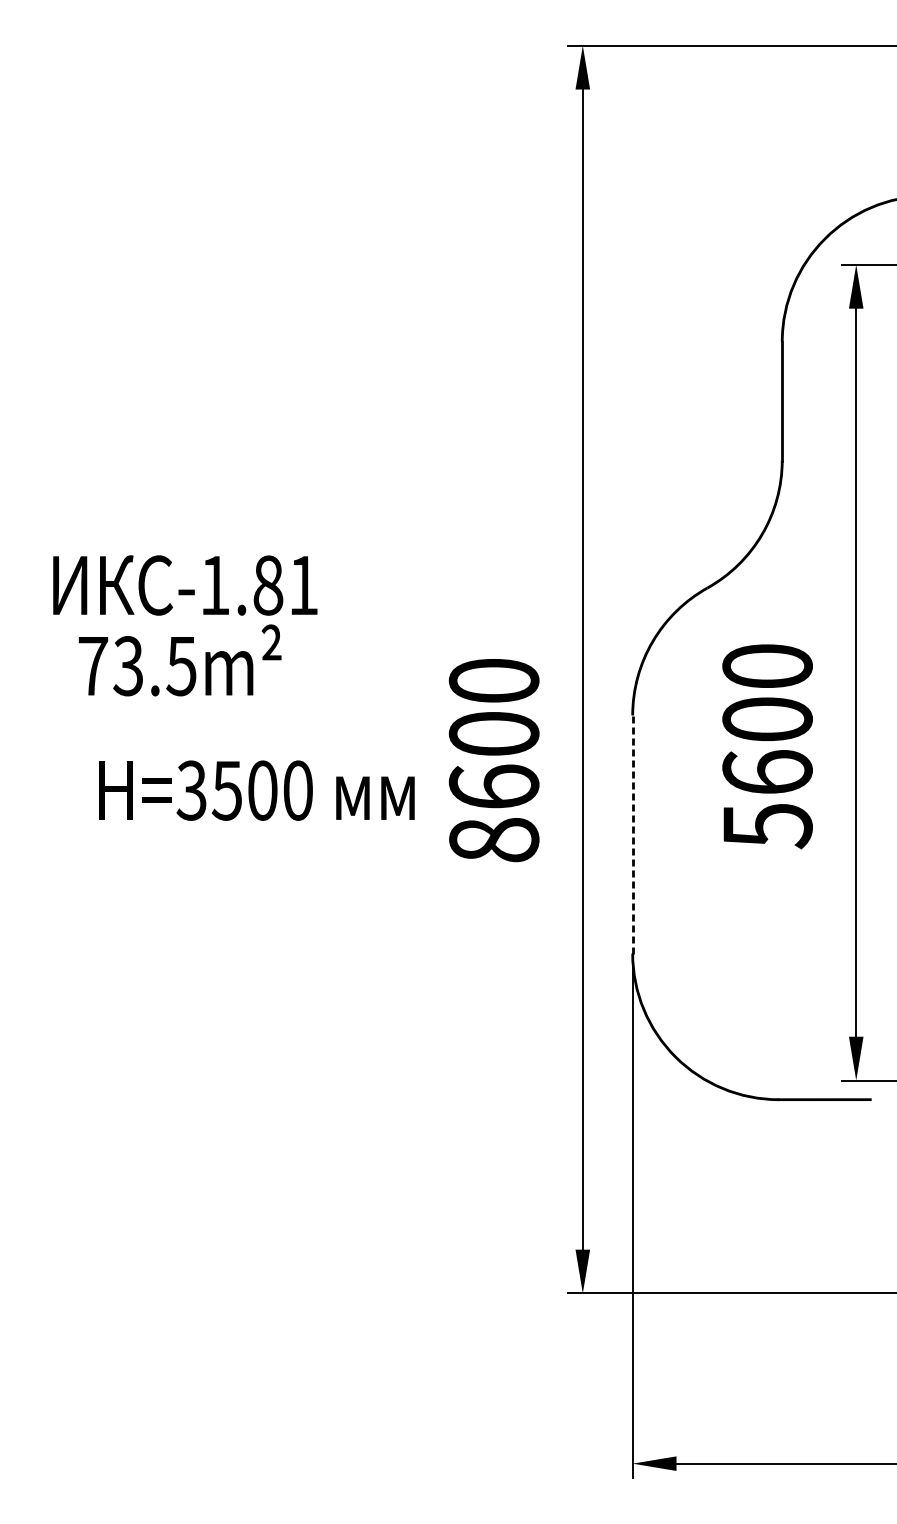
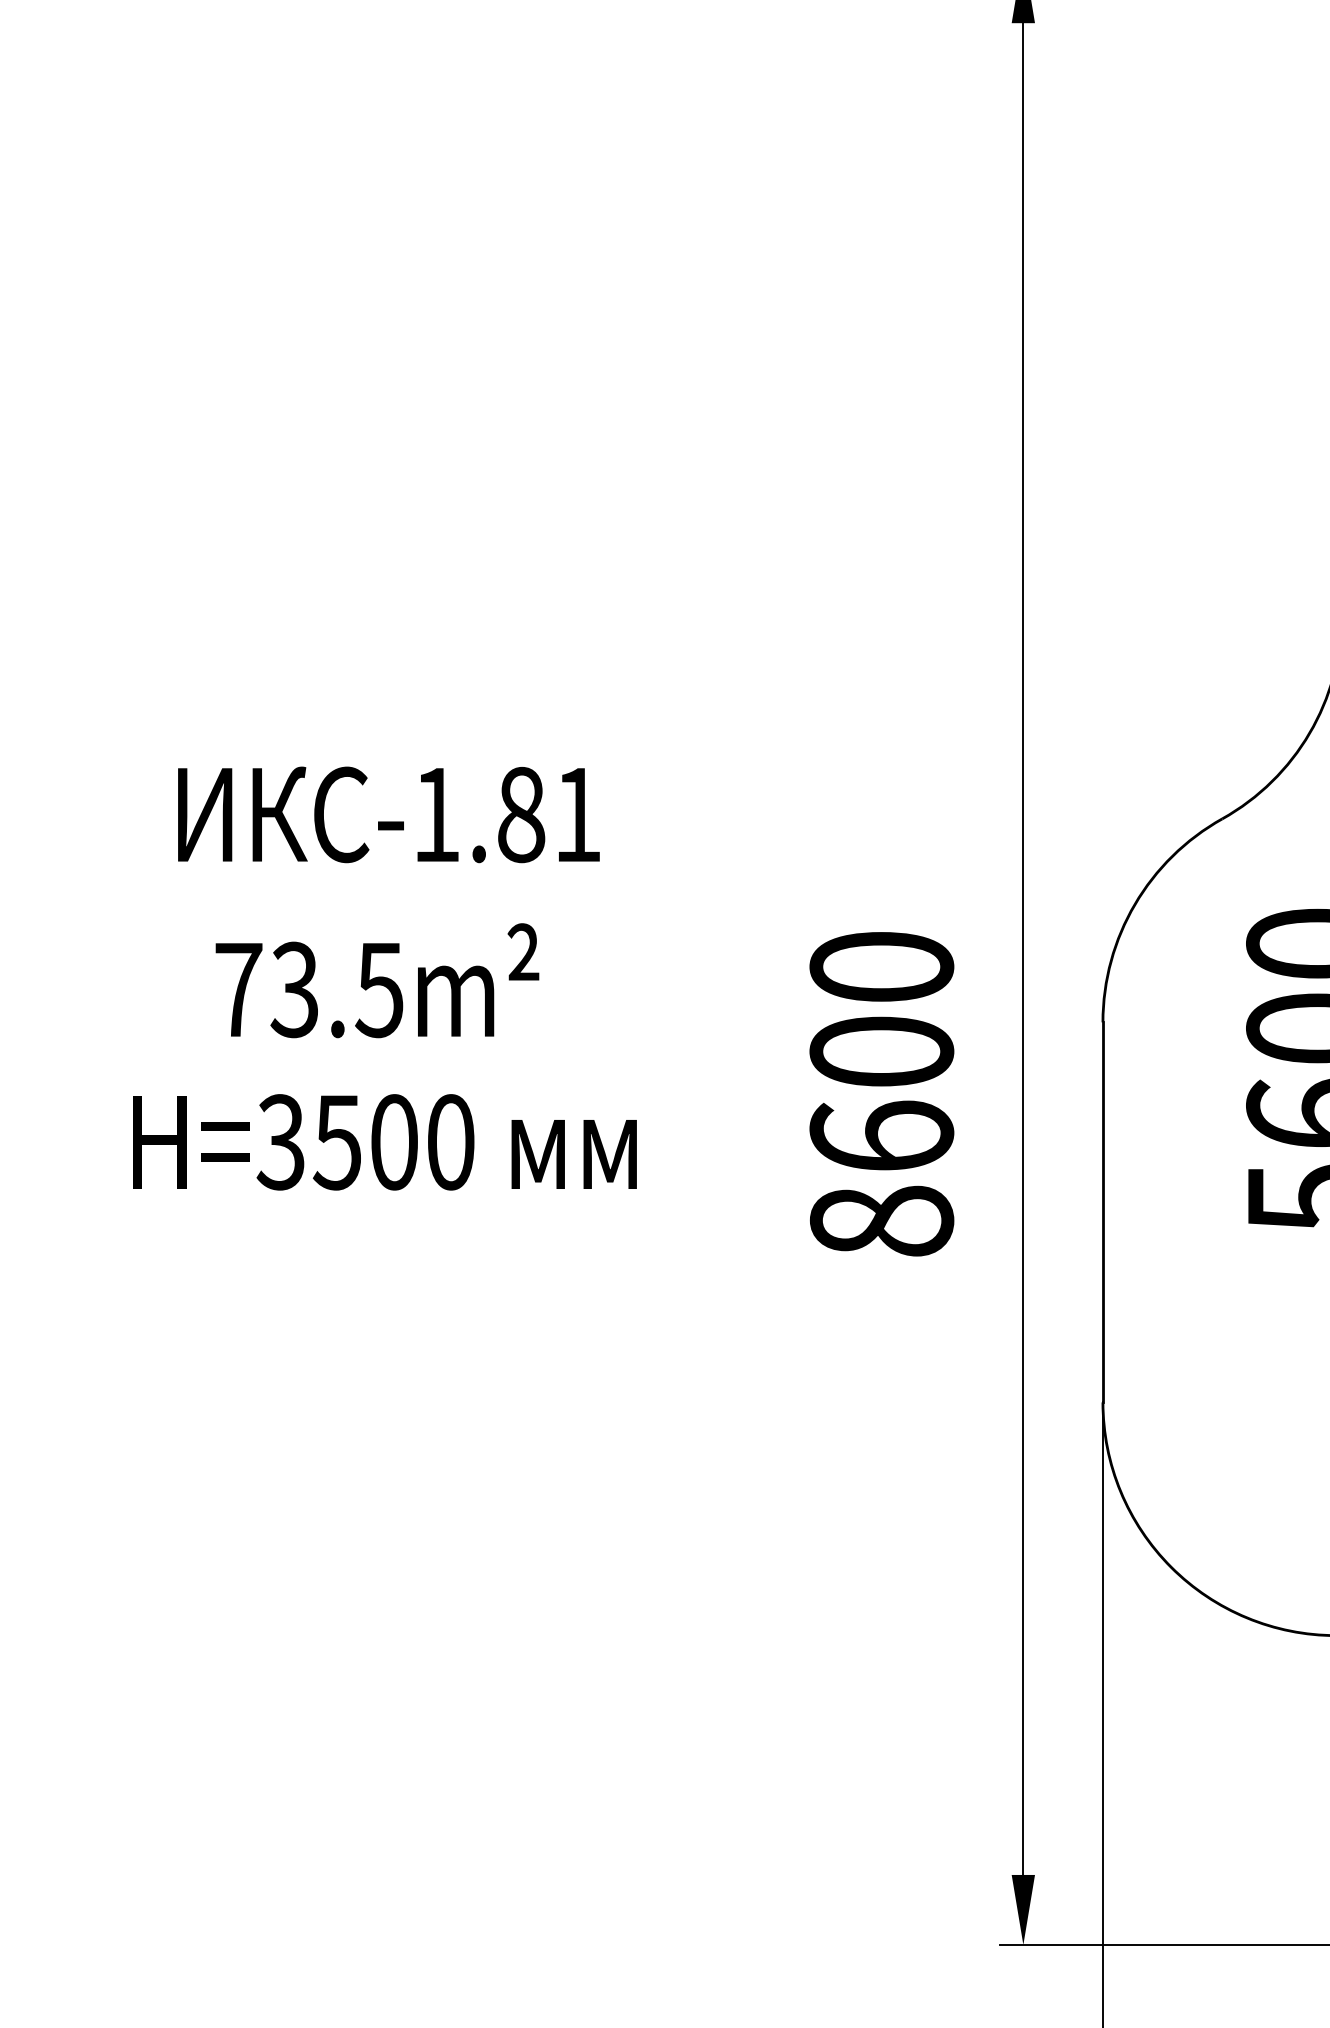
text: (179, 660) -> (376, 980), moved
text: (256, 790) -> (384, 1142), moved
line: (632, 835) -> (1102, 1213), dashed -> solid

